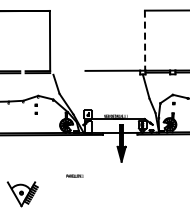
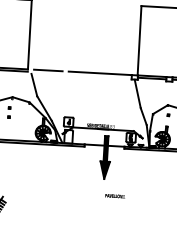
line: (145, 41) -> (140, 41), dashed -> solid
line: (67, 70) -> (47, 69), added
text: (74, 175) -> (114, 195), moved

